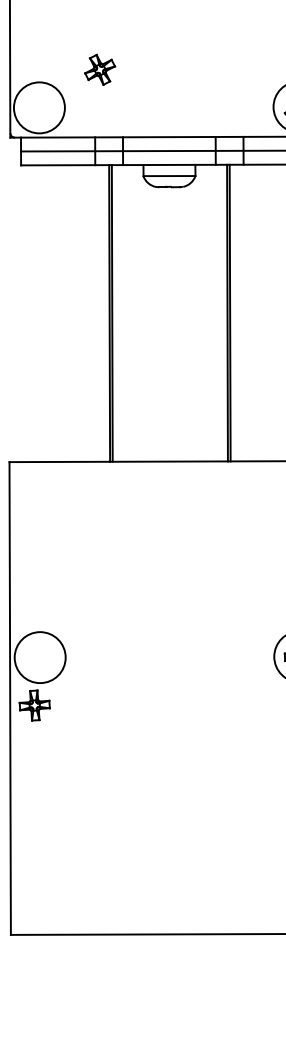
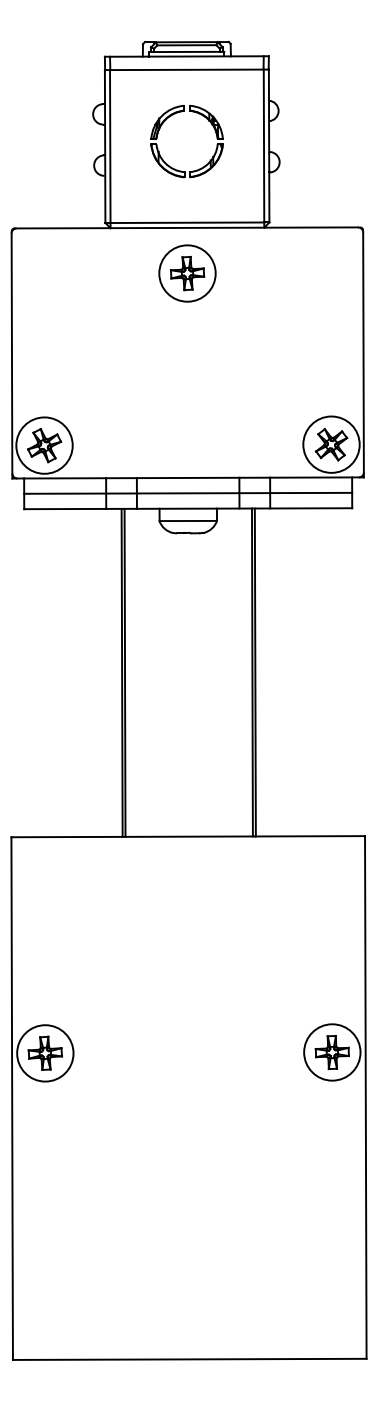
part: (100, 69) -> (44, 445), moved
part: (33, 704) -> (44, 1052), moved

